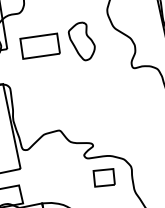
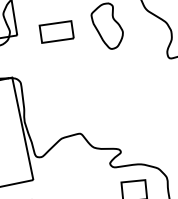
part: (39, 46) -> (56, 32), size x0.71

